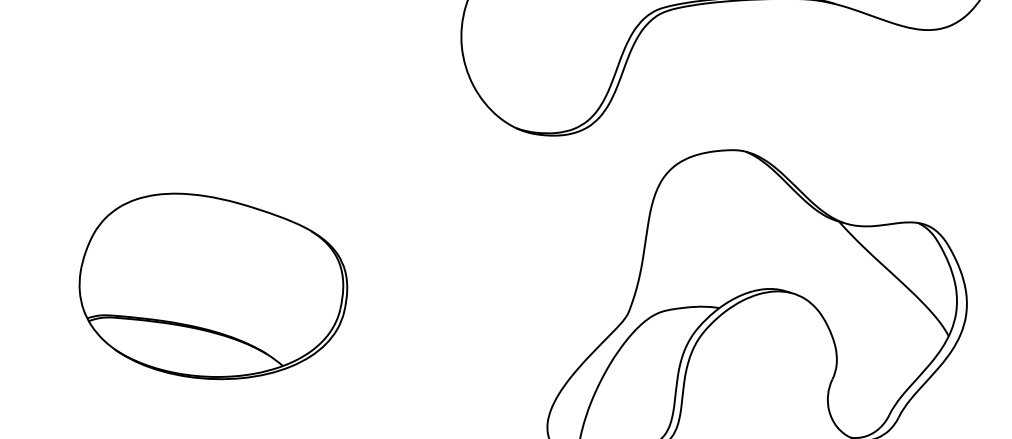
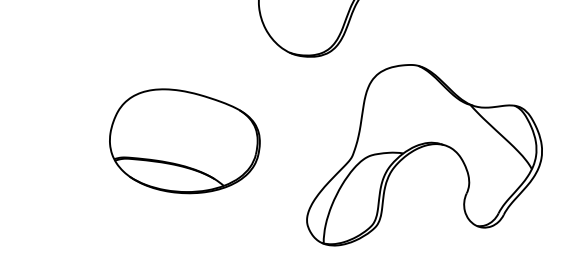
part: (212, 286) -> (184, 141), moved

